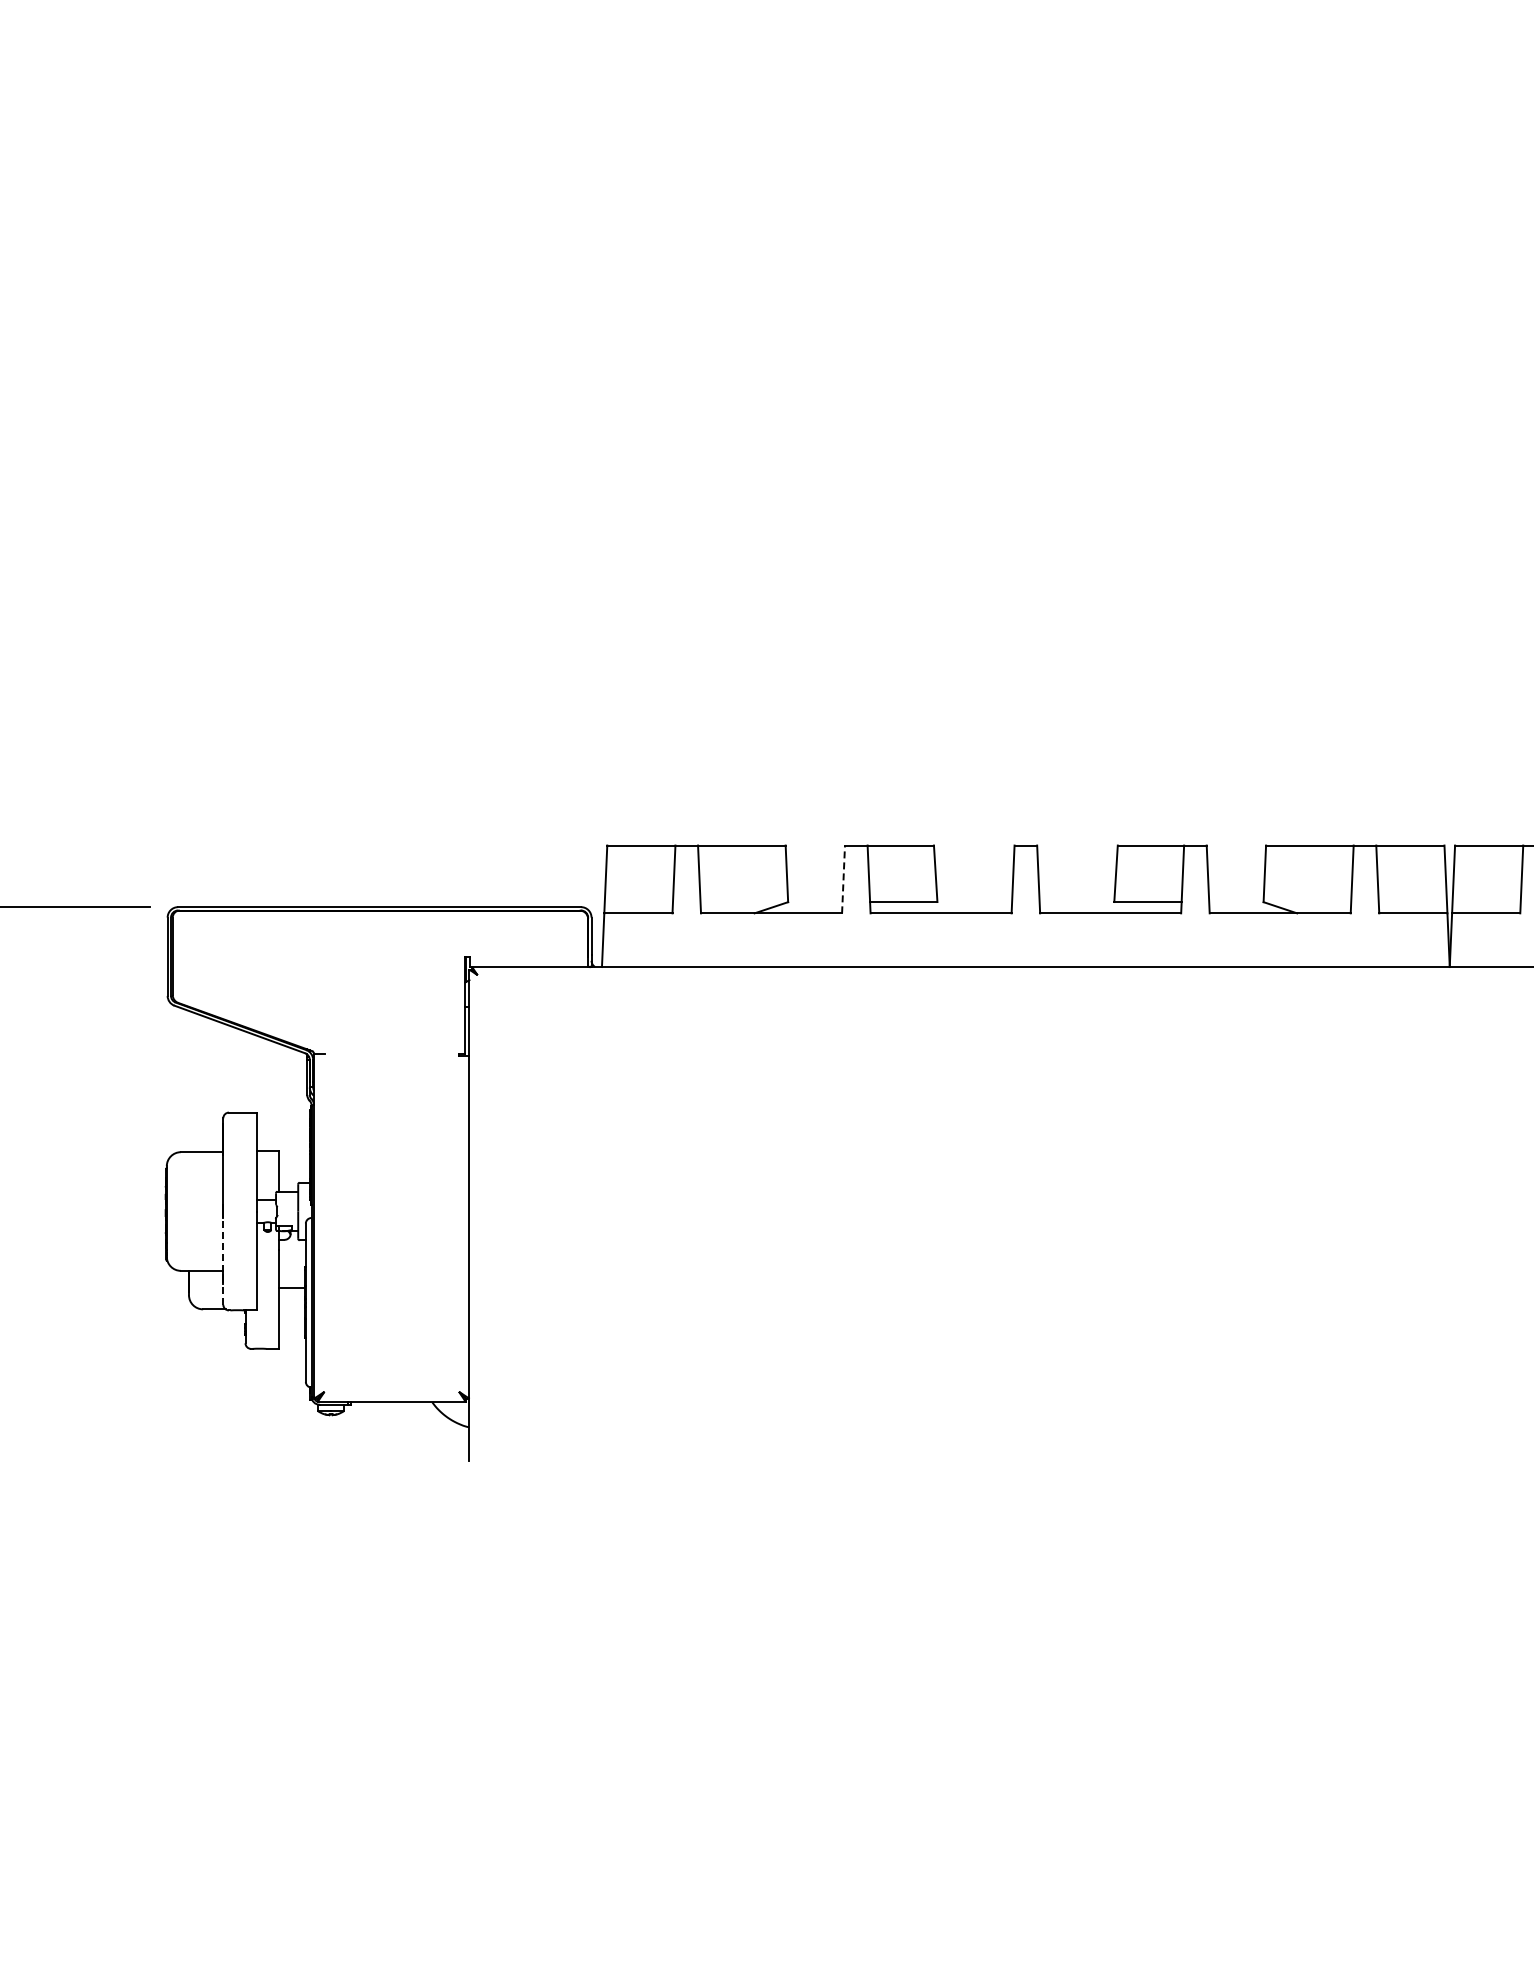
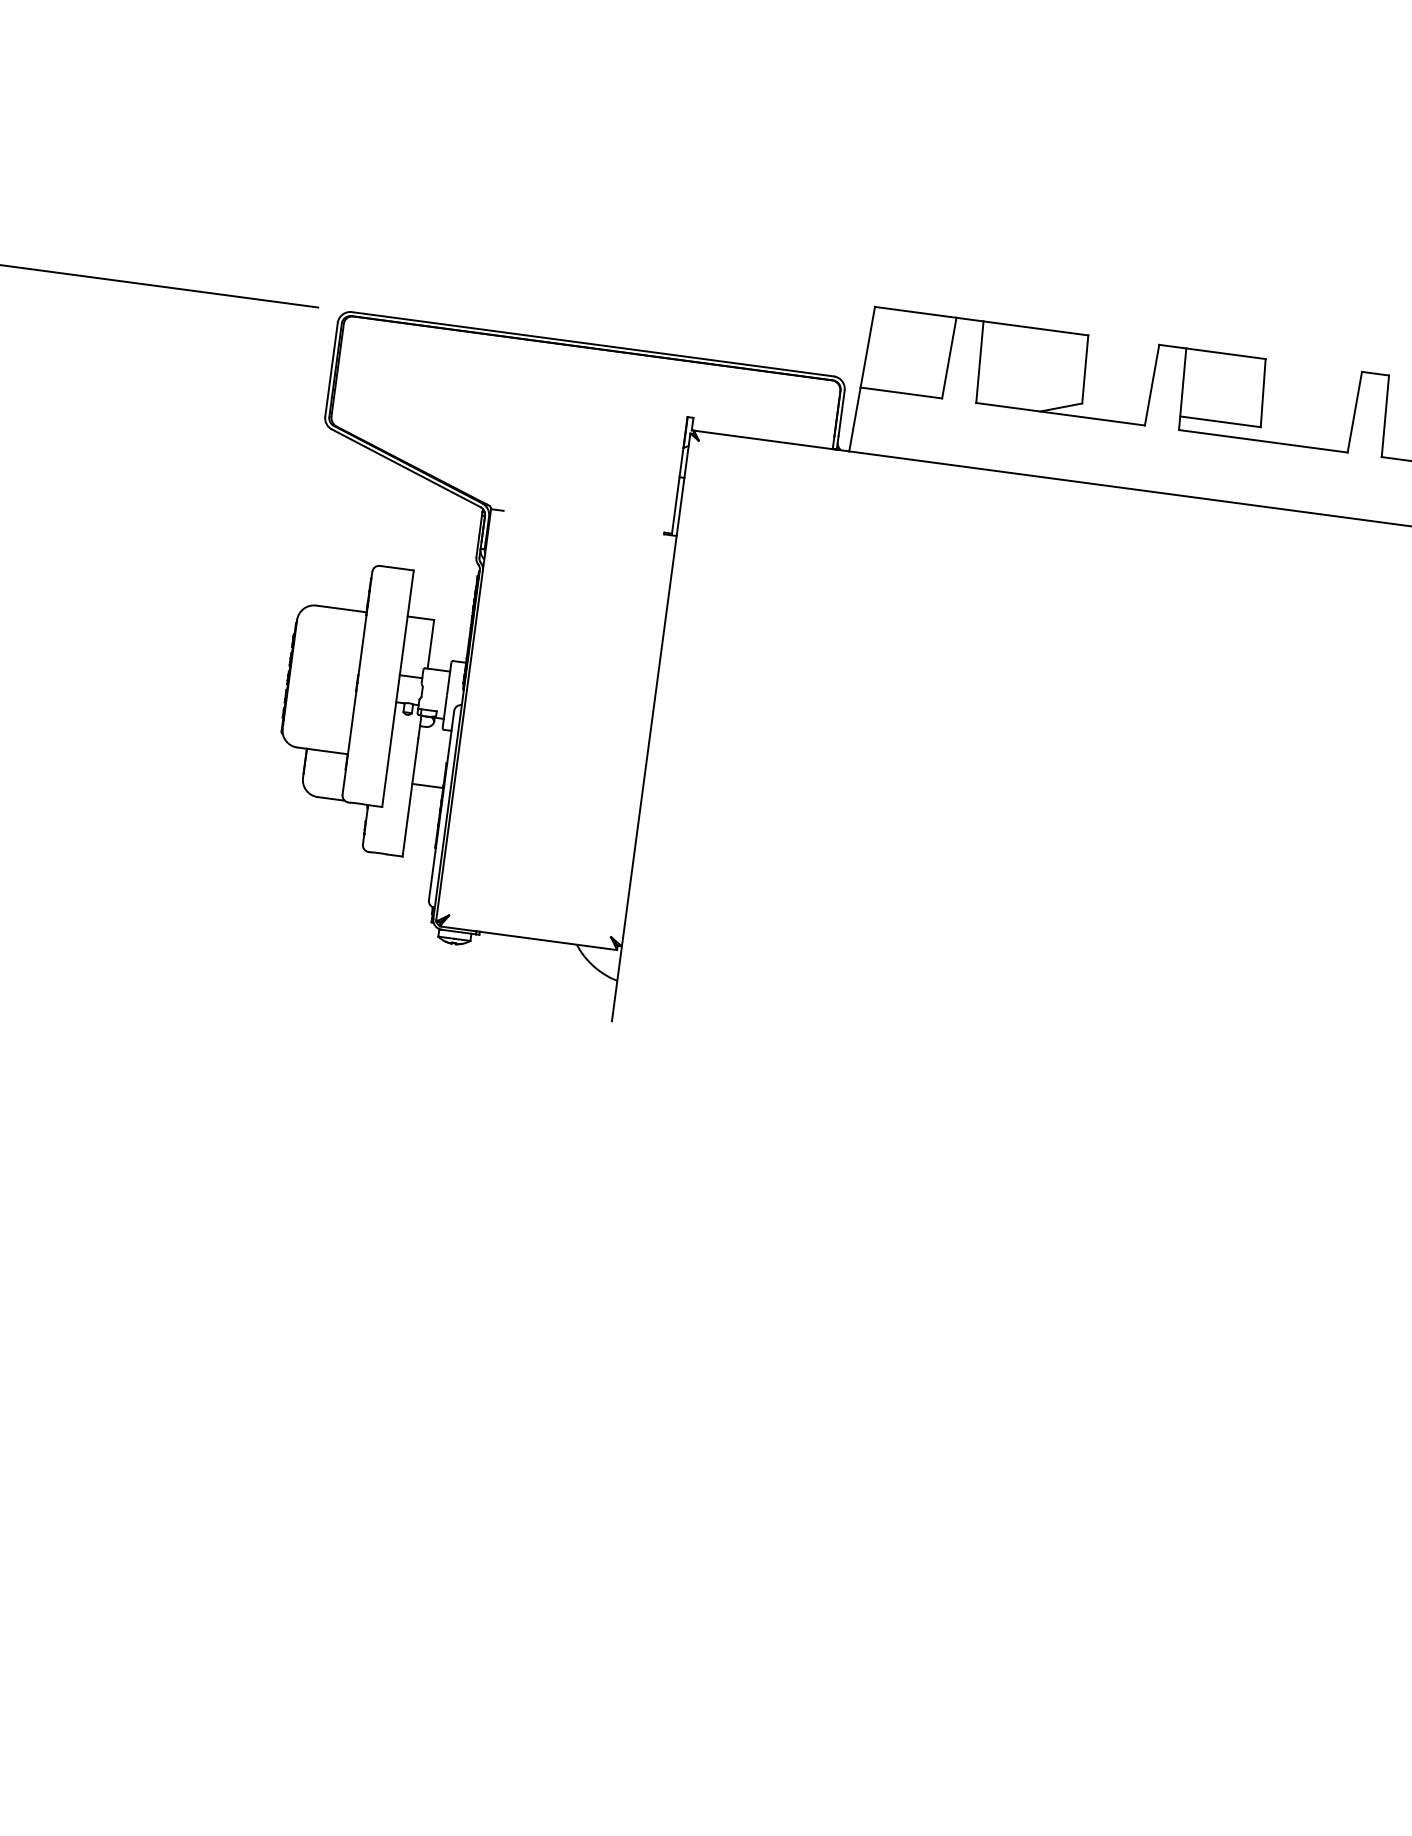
line: (843, 879) -> (1152, 385), dashed -> solid
line: (223, 1258) -> (350, 739), dashed -> solid

